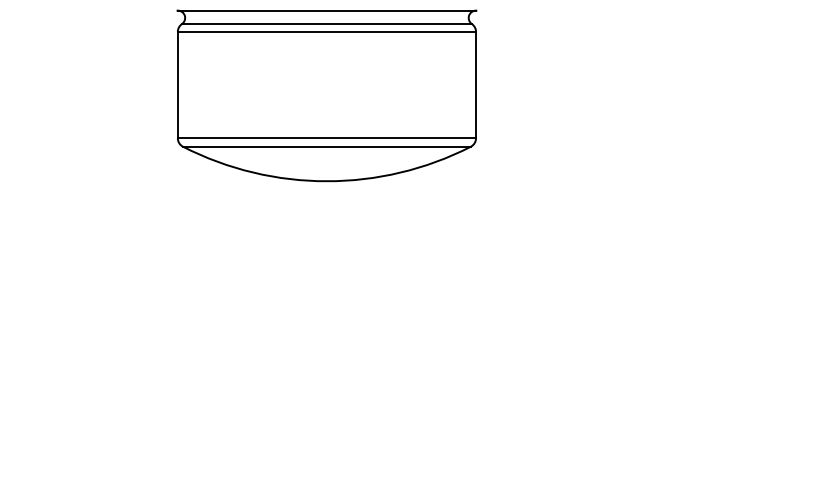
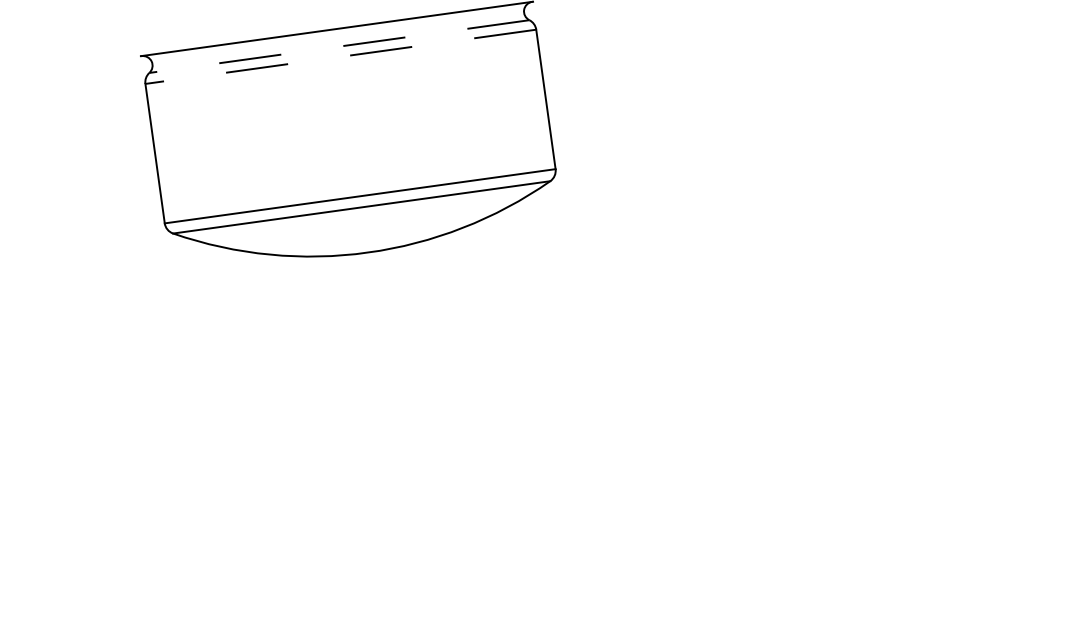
line: (326, 24) -> (338, 47), solid -> dashed
line: (326, 31) -> (340, 56), solid -> dashed

